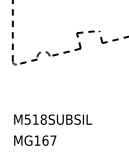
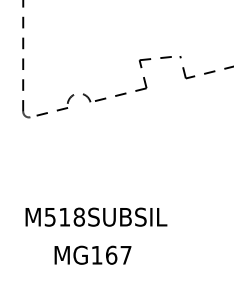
text: (35, 140) -> (93, 255), moved

